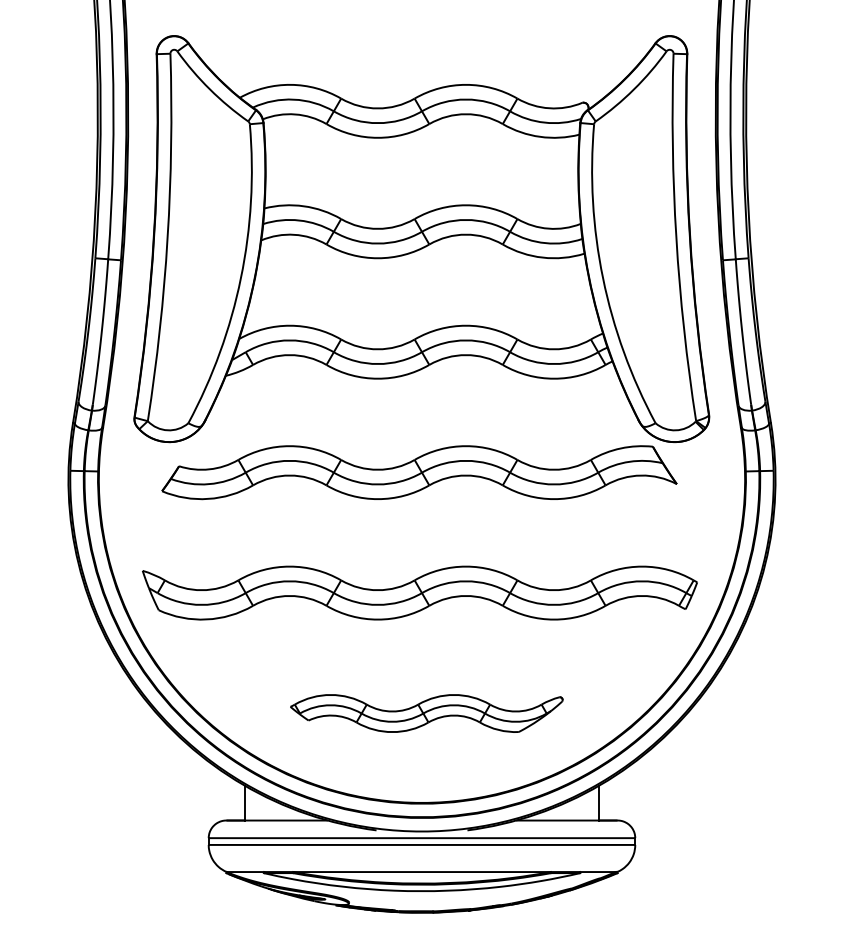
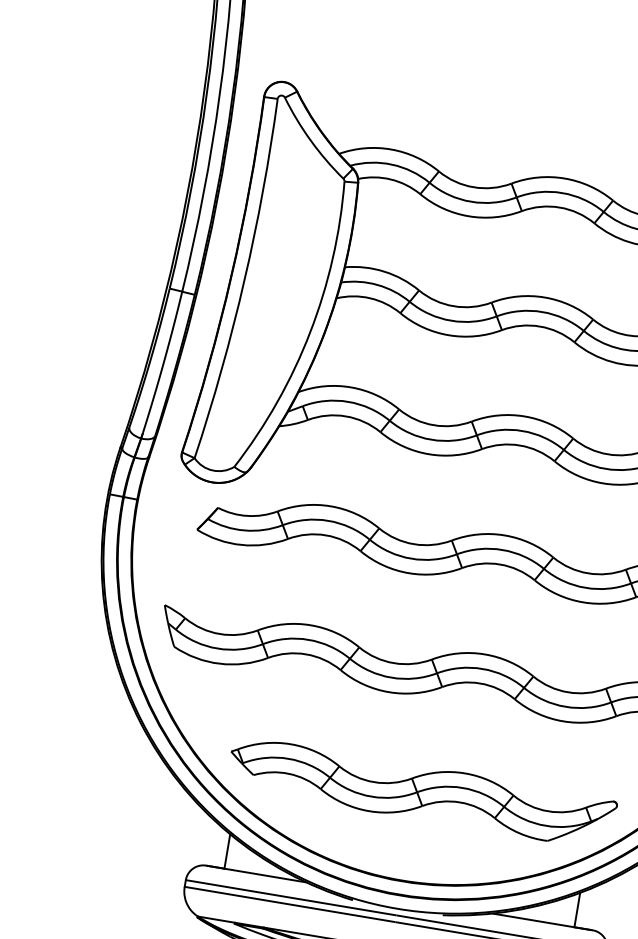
part: (426, 713) -> (421, 792), size x1.43

